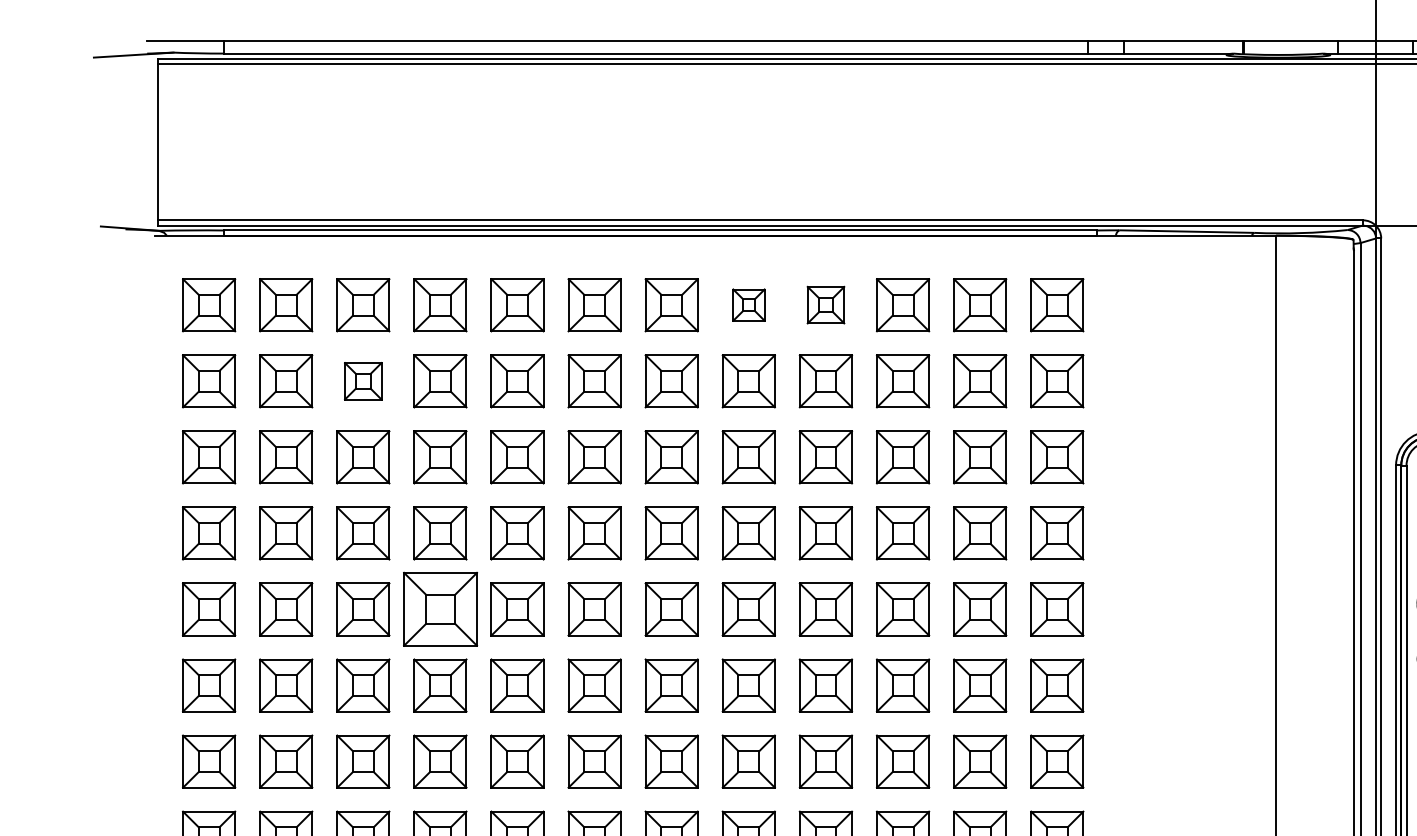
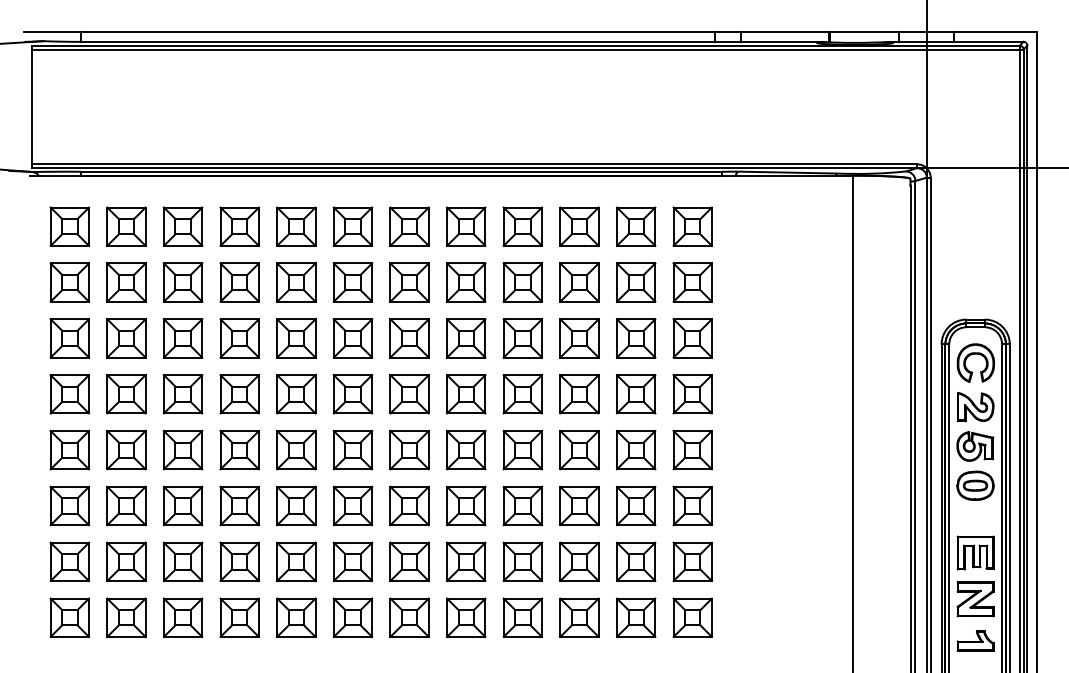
part: (749, 304) -> (466, 226), size x1.67
part: (825, 304) -> (522, 226), size x1.43
part: (362, 381) -> (182, 282), size x1.43
part: (440, 609) -> (239, 450), size x0.71

